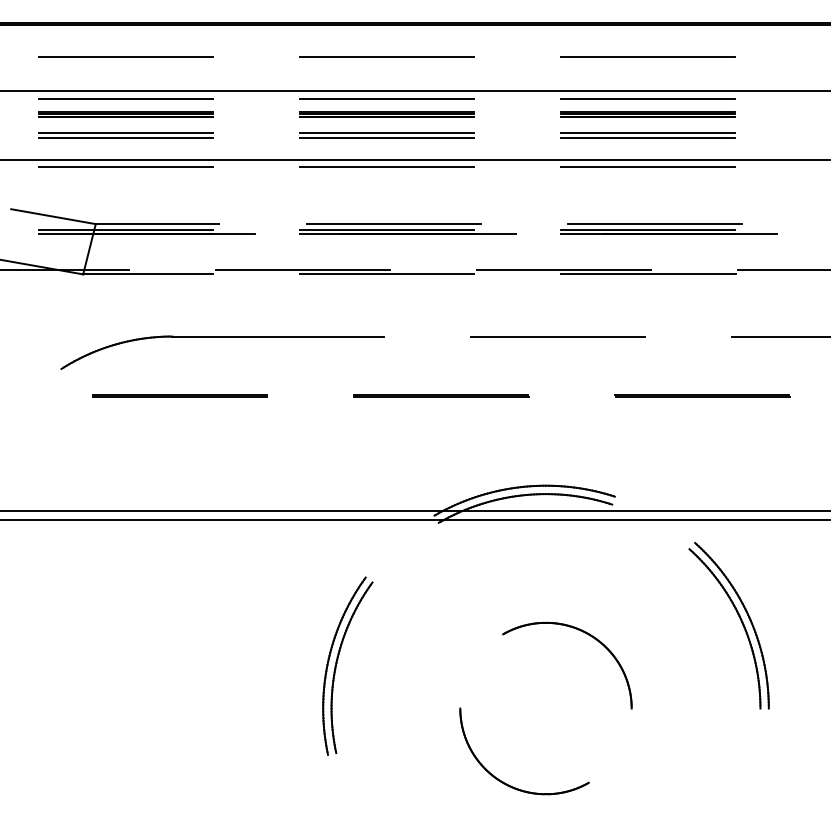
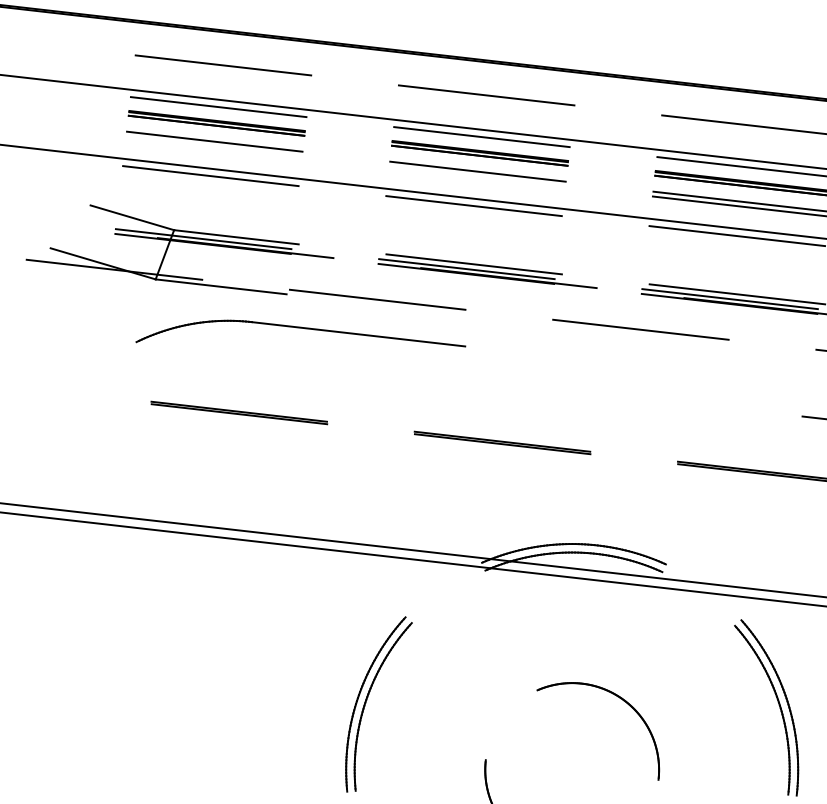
line: (125, 137) -> (214, 146), removed
line: (386, 137) -> (477, 176), removed
line: (387, 274) -> (462, 314), removed
line: (648, 274) -> (725, 344), removed
line: (558, 336) -> (627, 396), removed
part: (222, 337) -> (302, 328), moved

